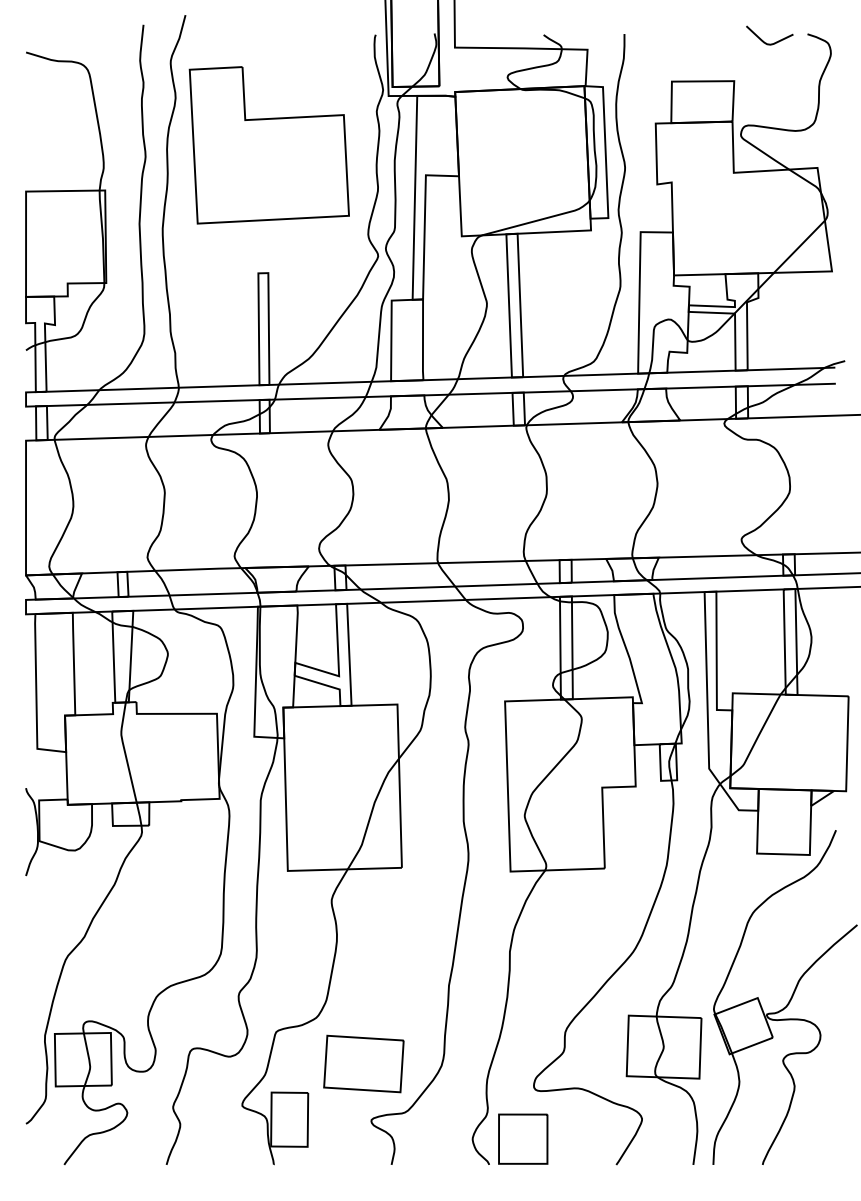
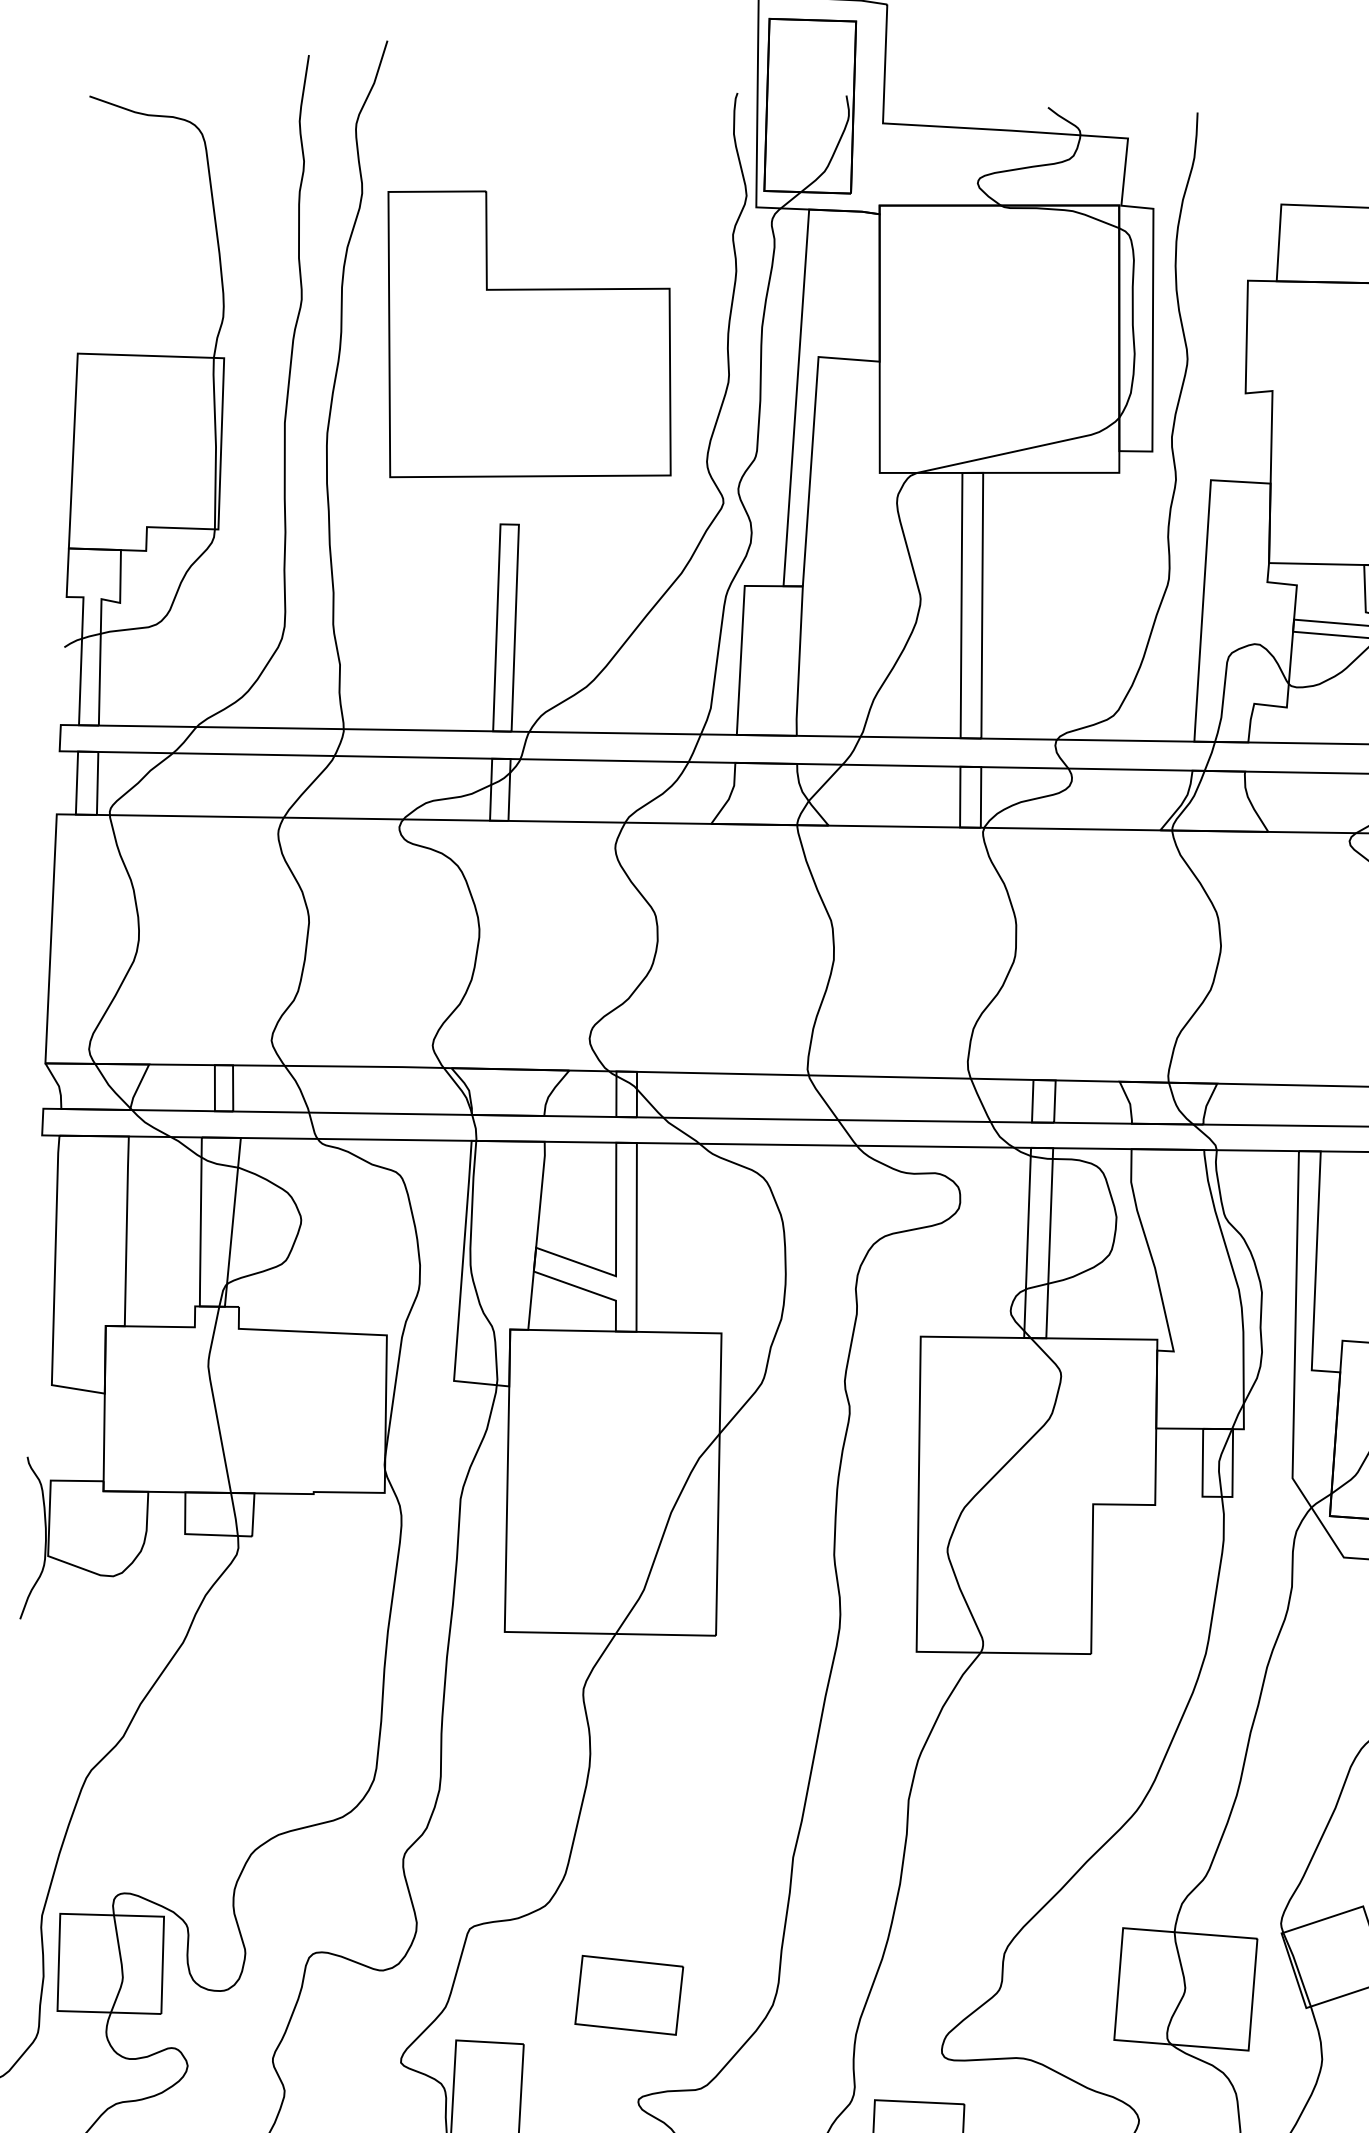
part: (268, 145) -> (527, 338), moved
part: (363, 1063) -> (628, 1994), size x0.71

